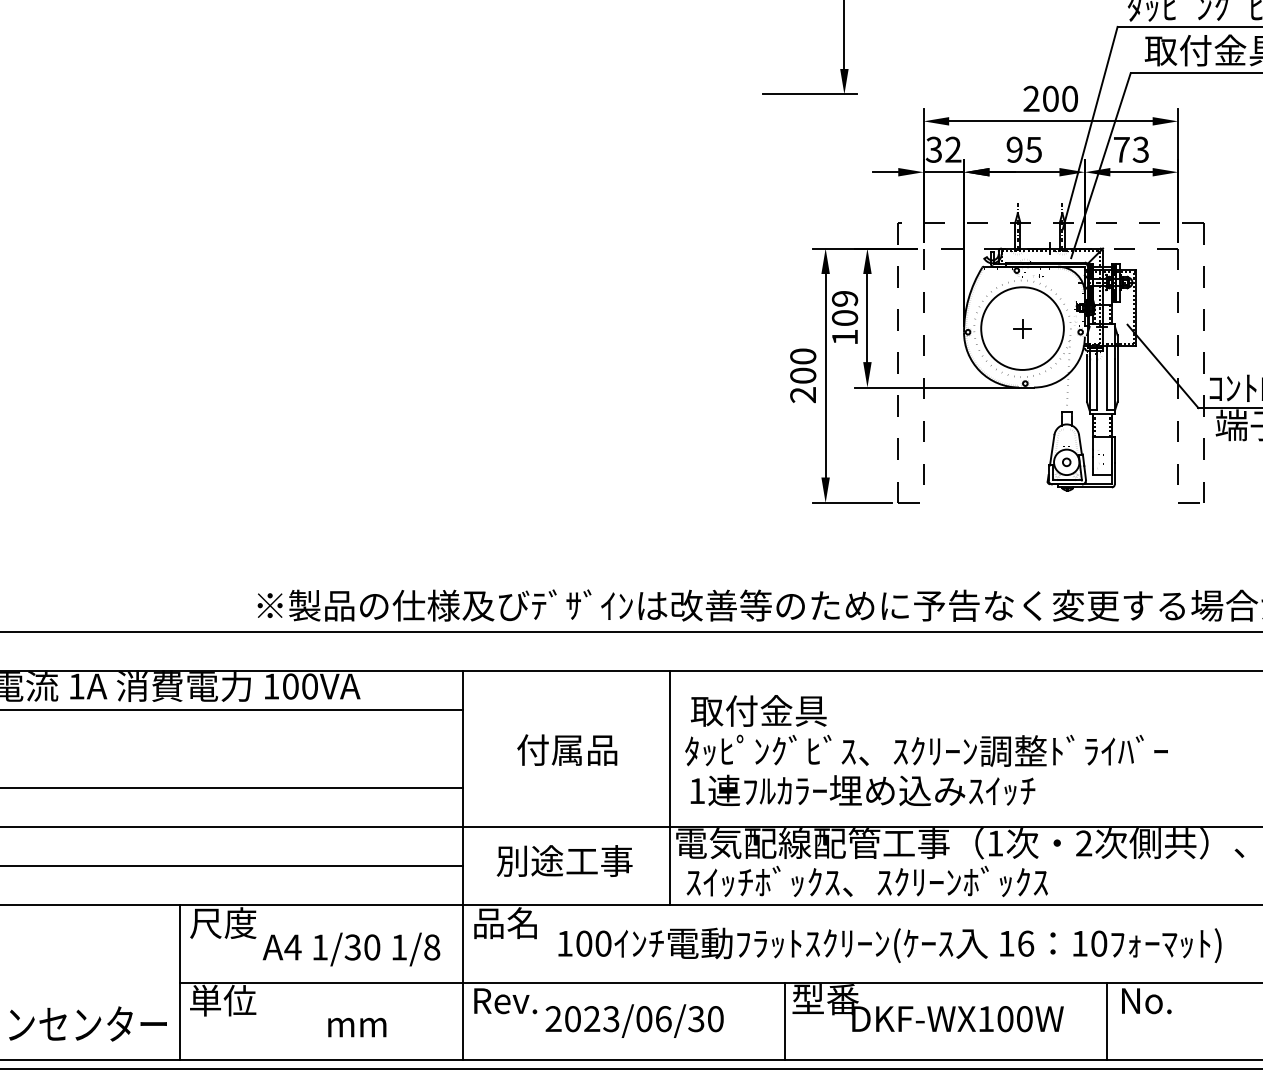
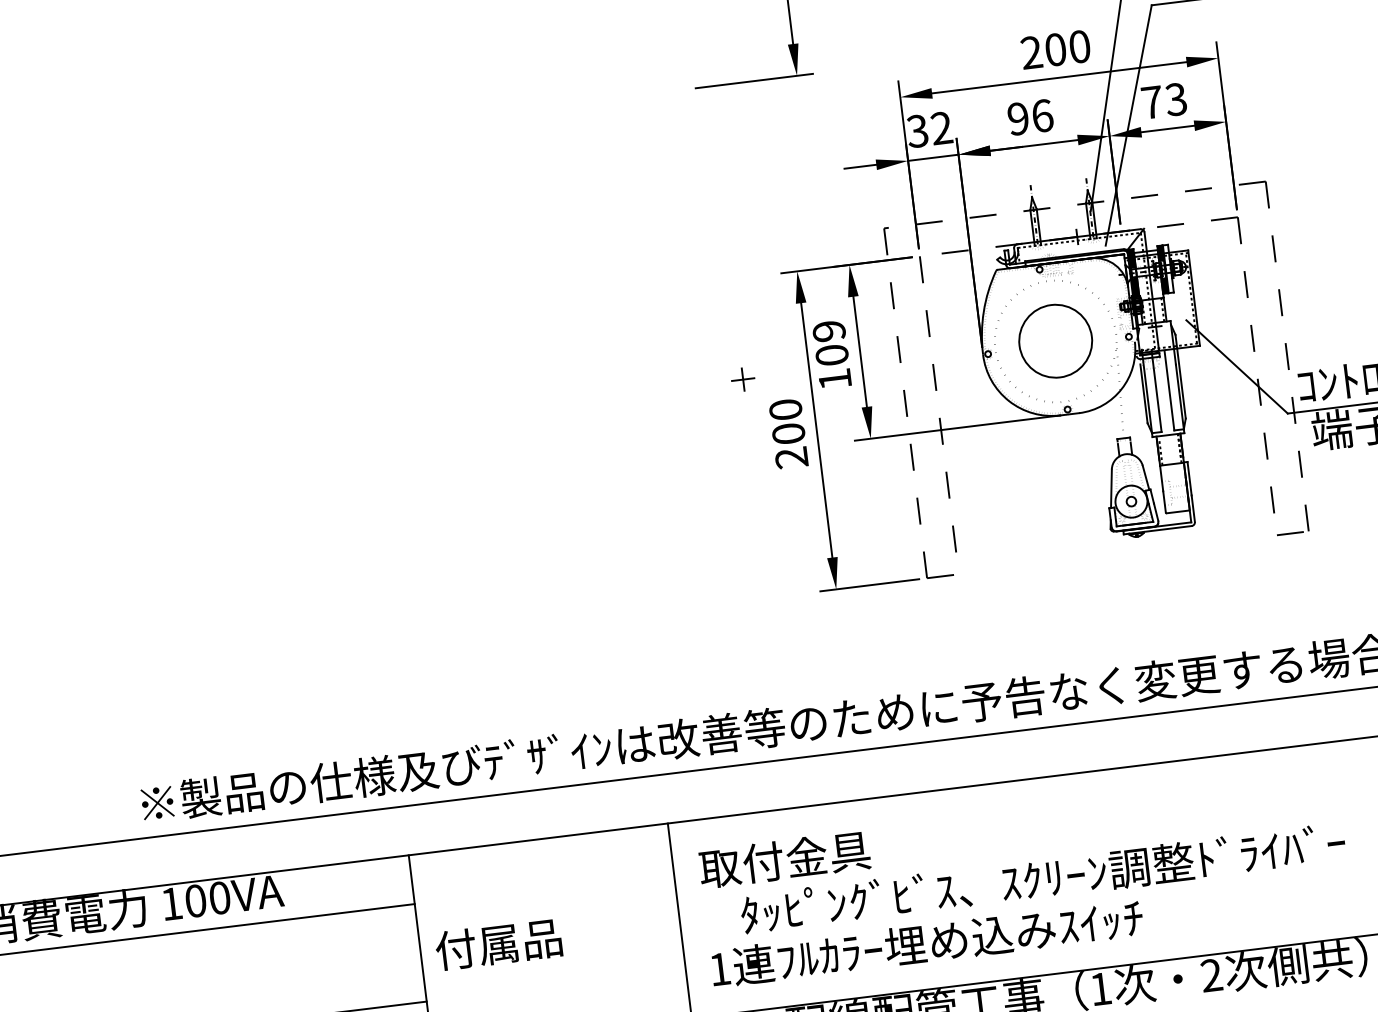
text: (1033, 149) -> (1041, 115), 95 -> 96
circle: (1022, 328) -> (1055, 341), size x0.7
part: (1022, 328) -> (743, 379), moved
text: (567, 749) -> (498, 943), moved
text: (926, 750) -> (1042, 878), moved

